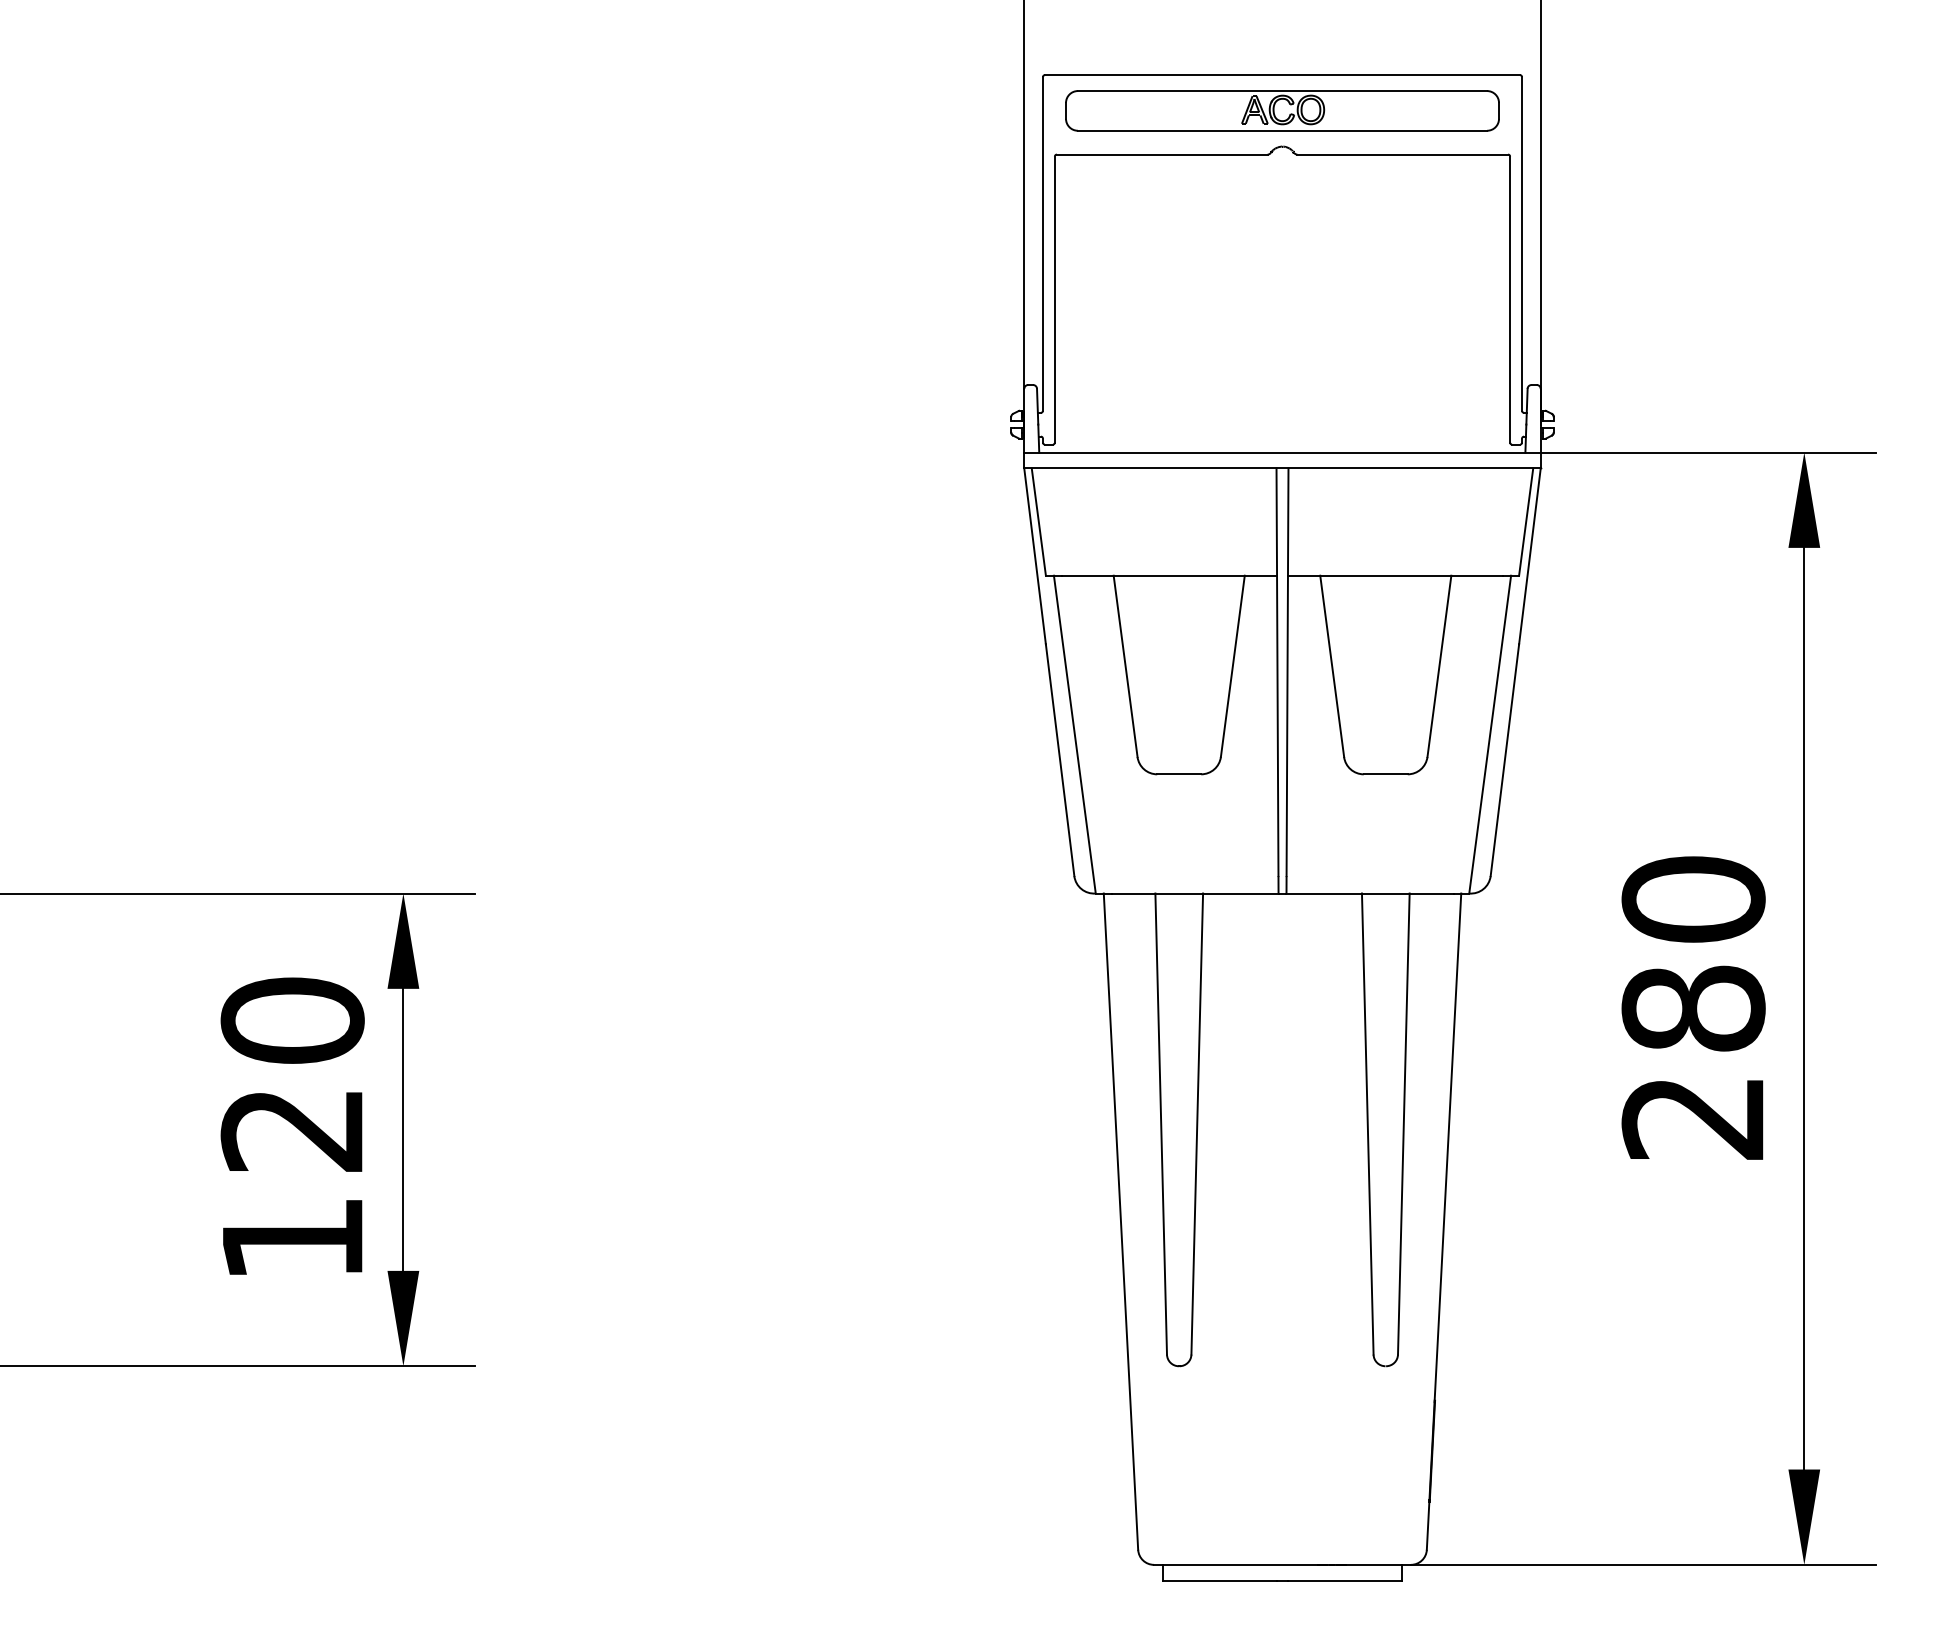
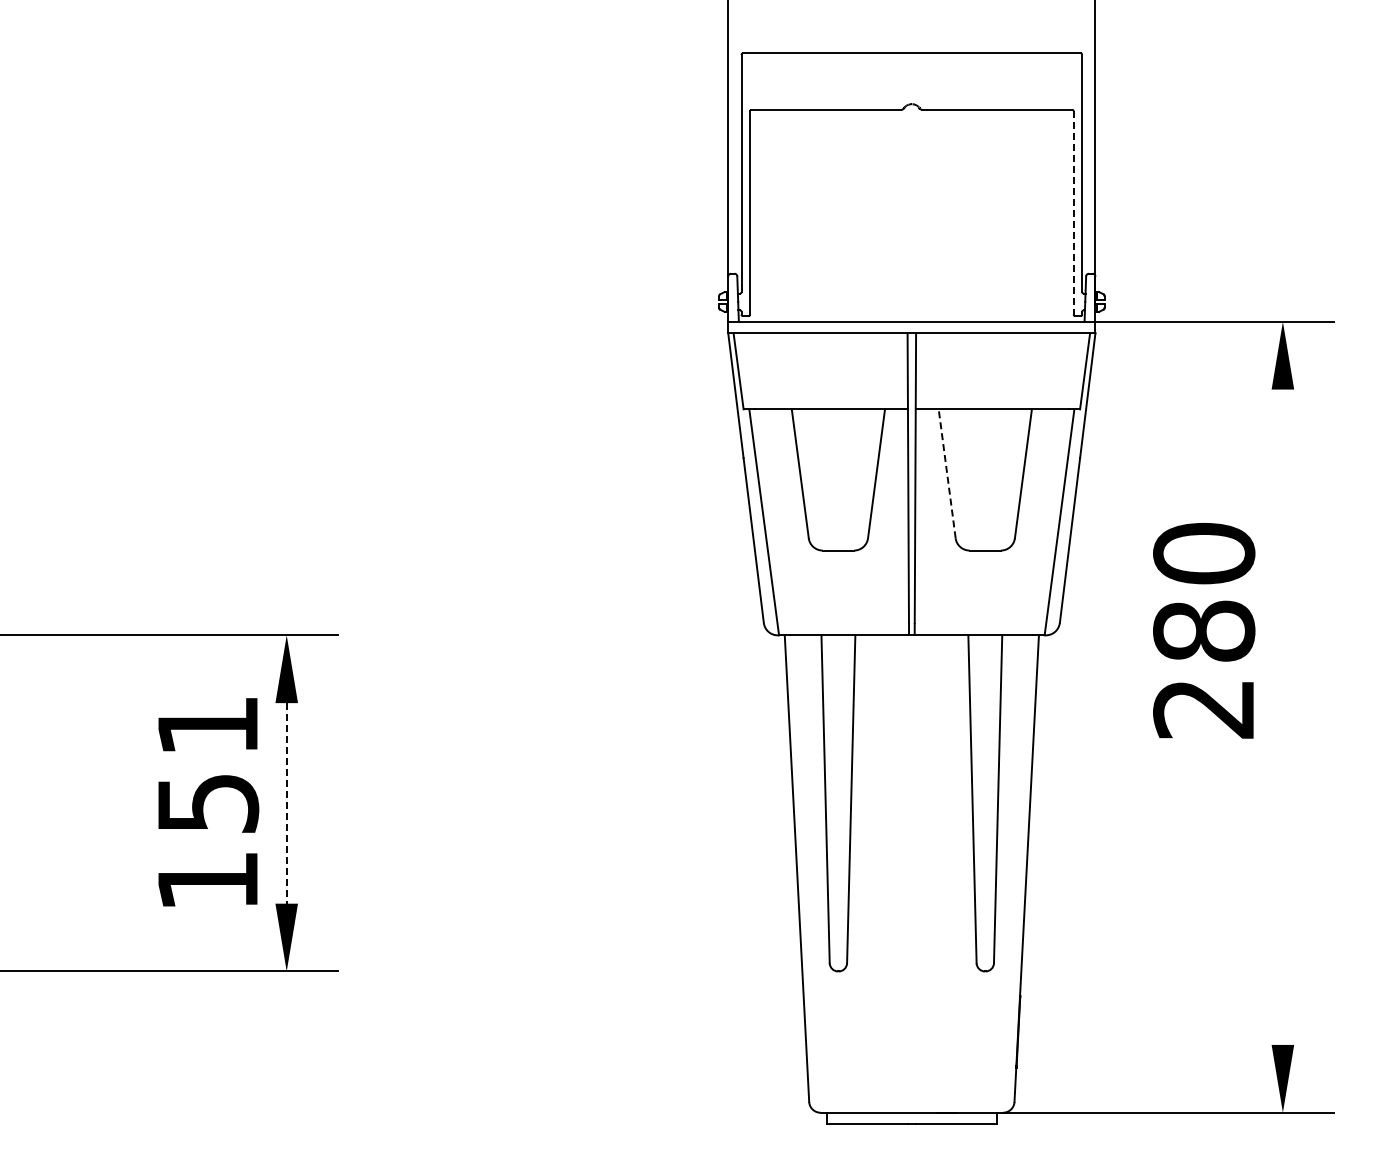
part: (1282, 110) -> (911, 78), removed
line: (1509, 300) -> (1073, 213), solid -> dashed
line: (1332, 665) -> (947, 473), solid -> dashed
text: (1694, 1007) -> (1204, 630), moved
line: (1803, 1007) -> (1282, 716), removed
text: (291, 1075) -> (207, 764), 120 -> 151
line: (403, 1130) -> (286, 803), solid -> dashed

